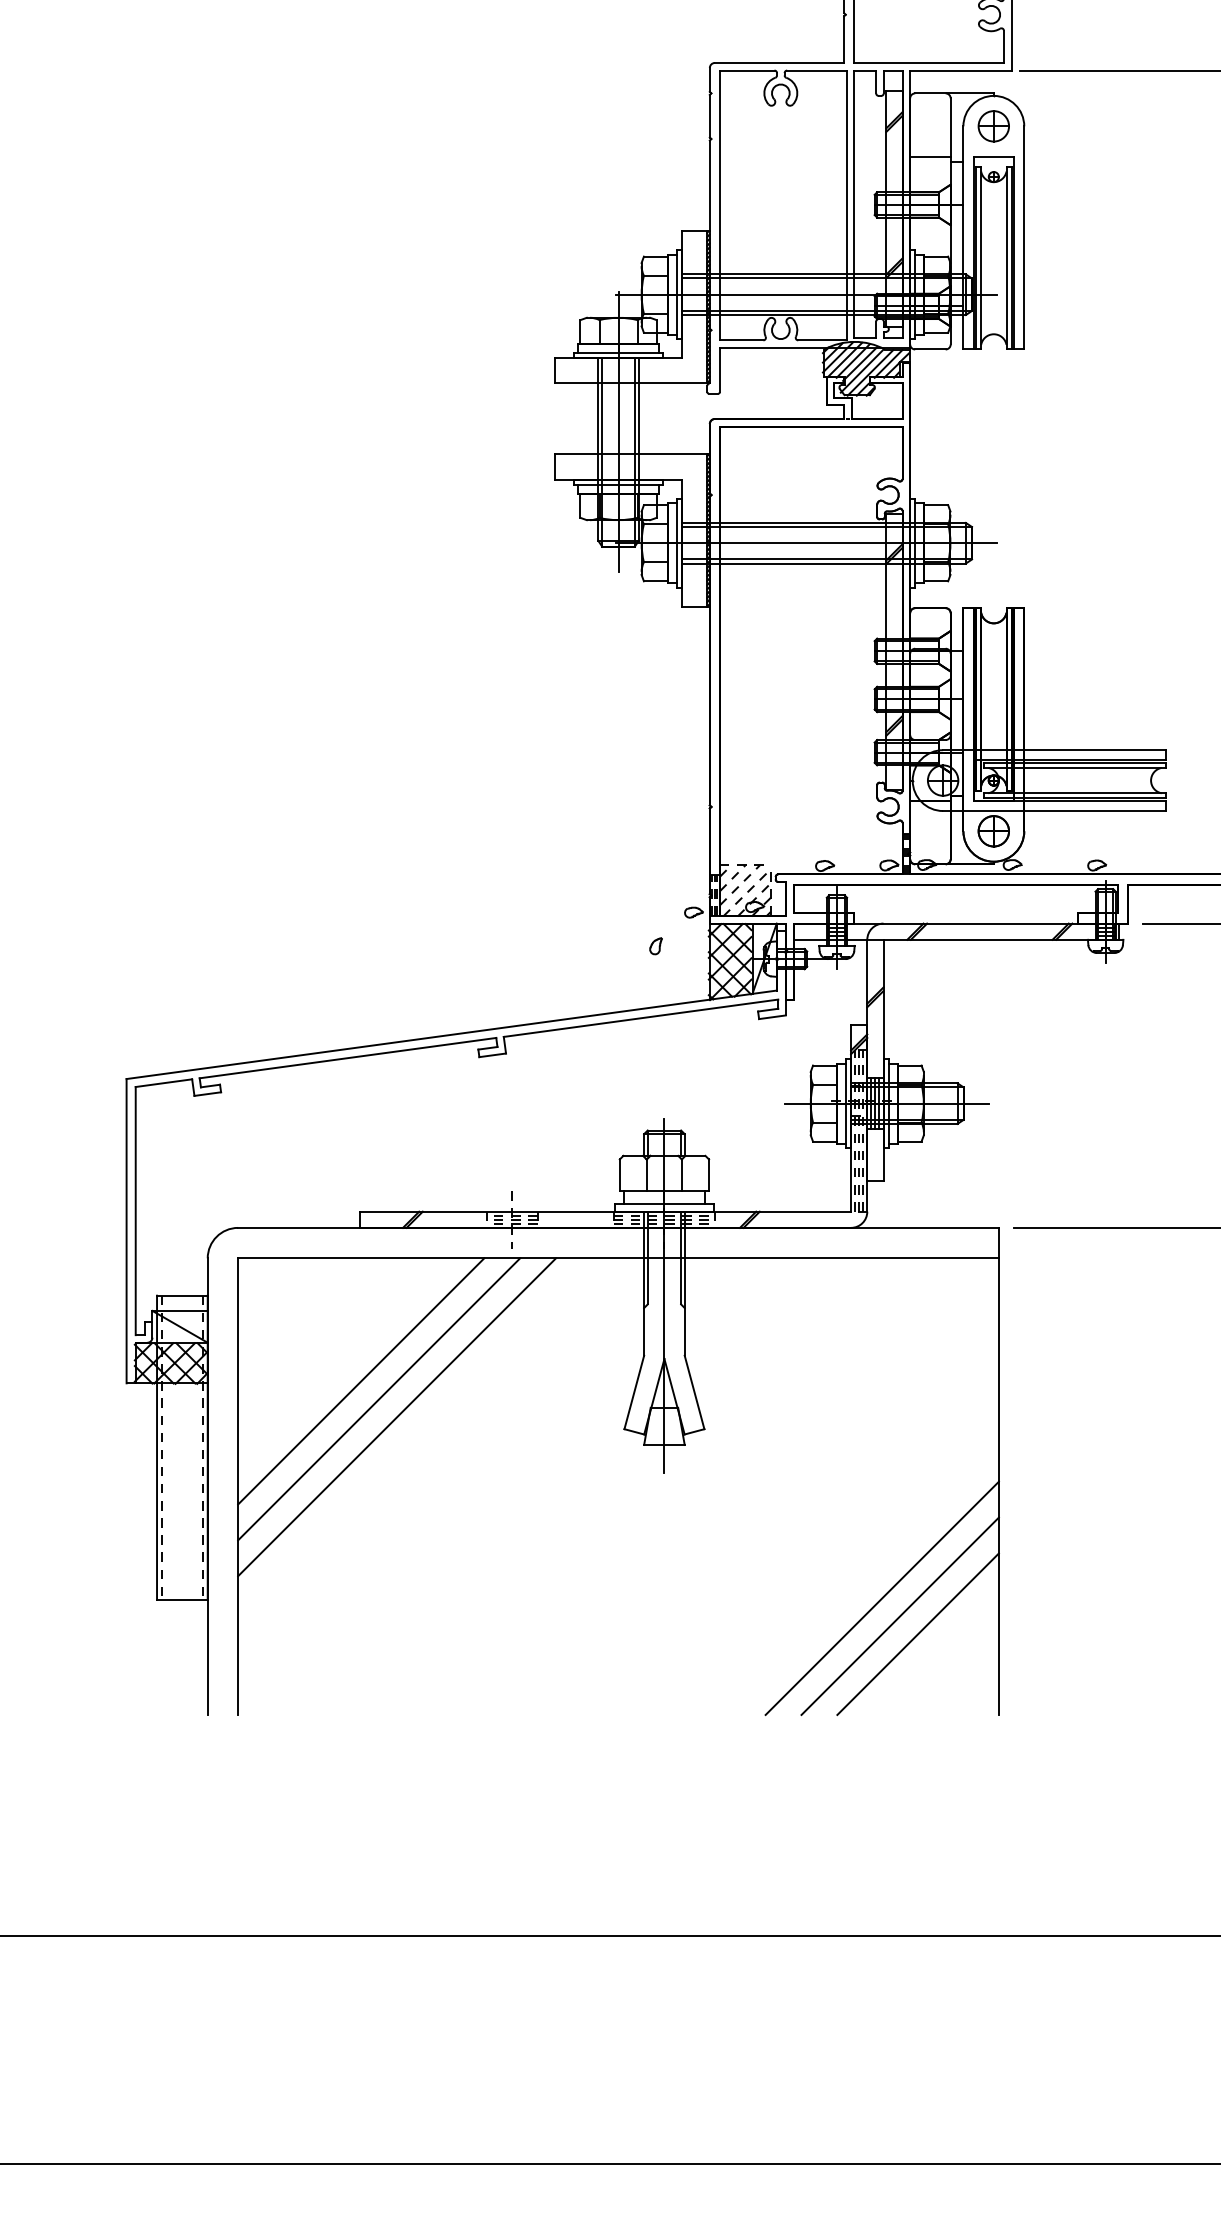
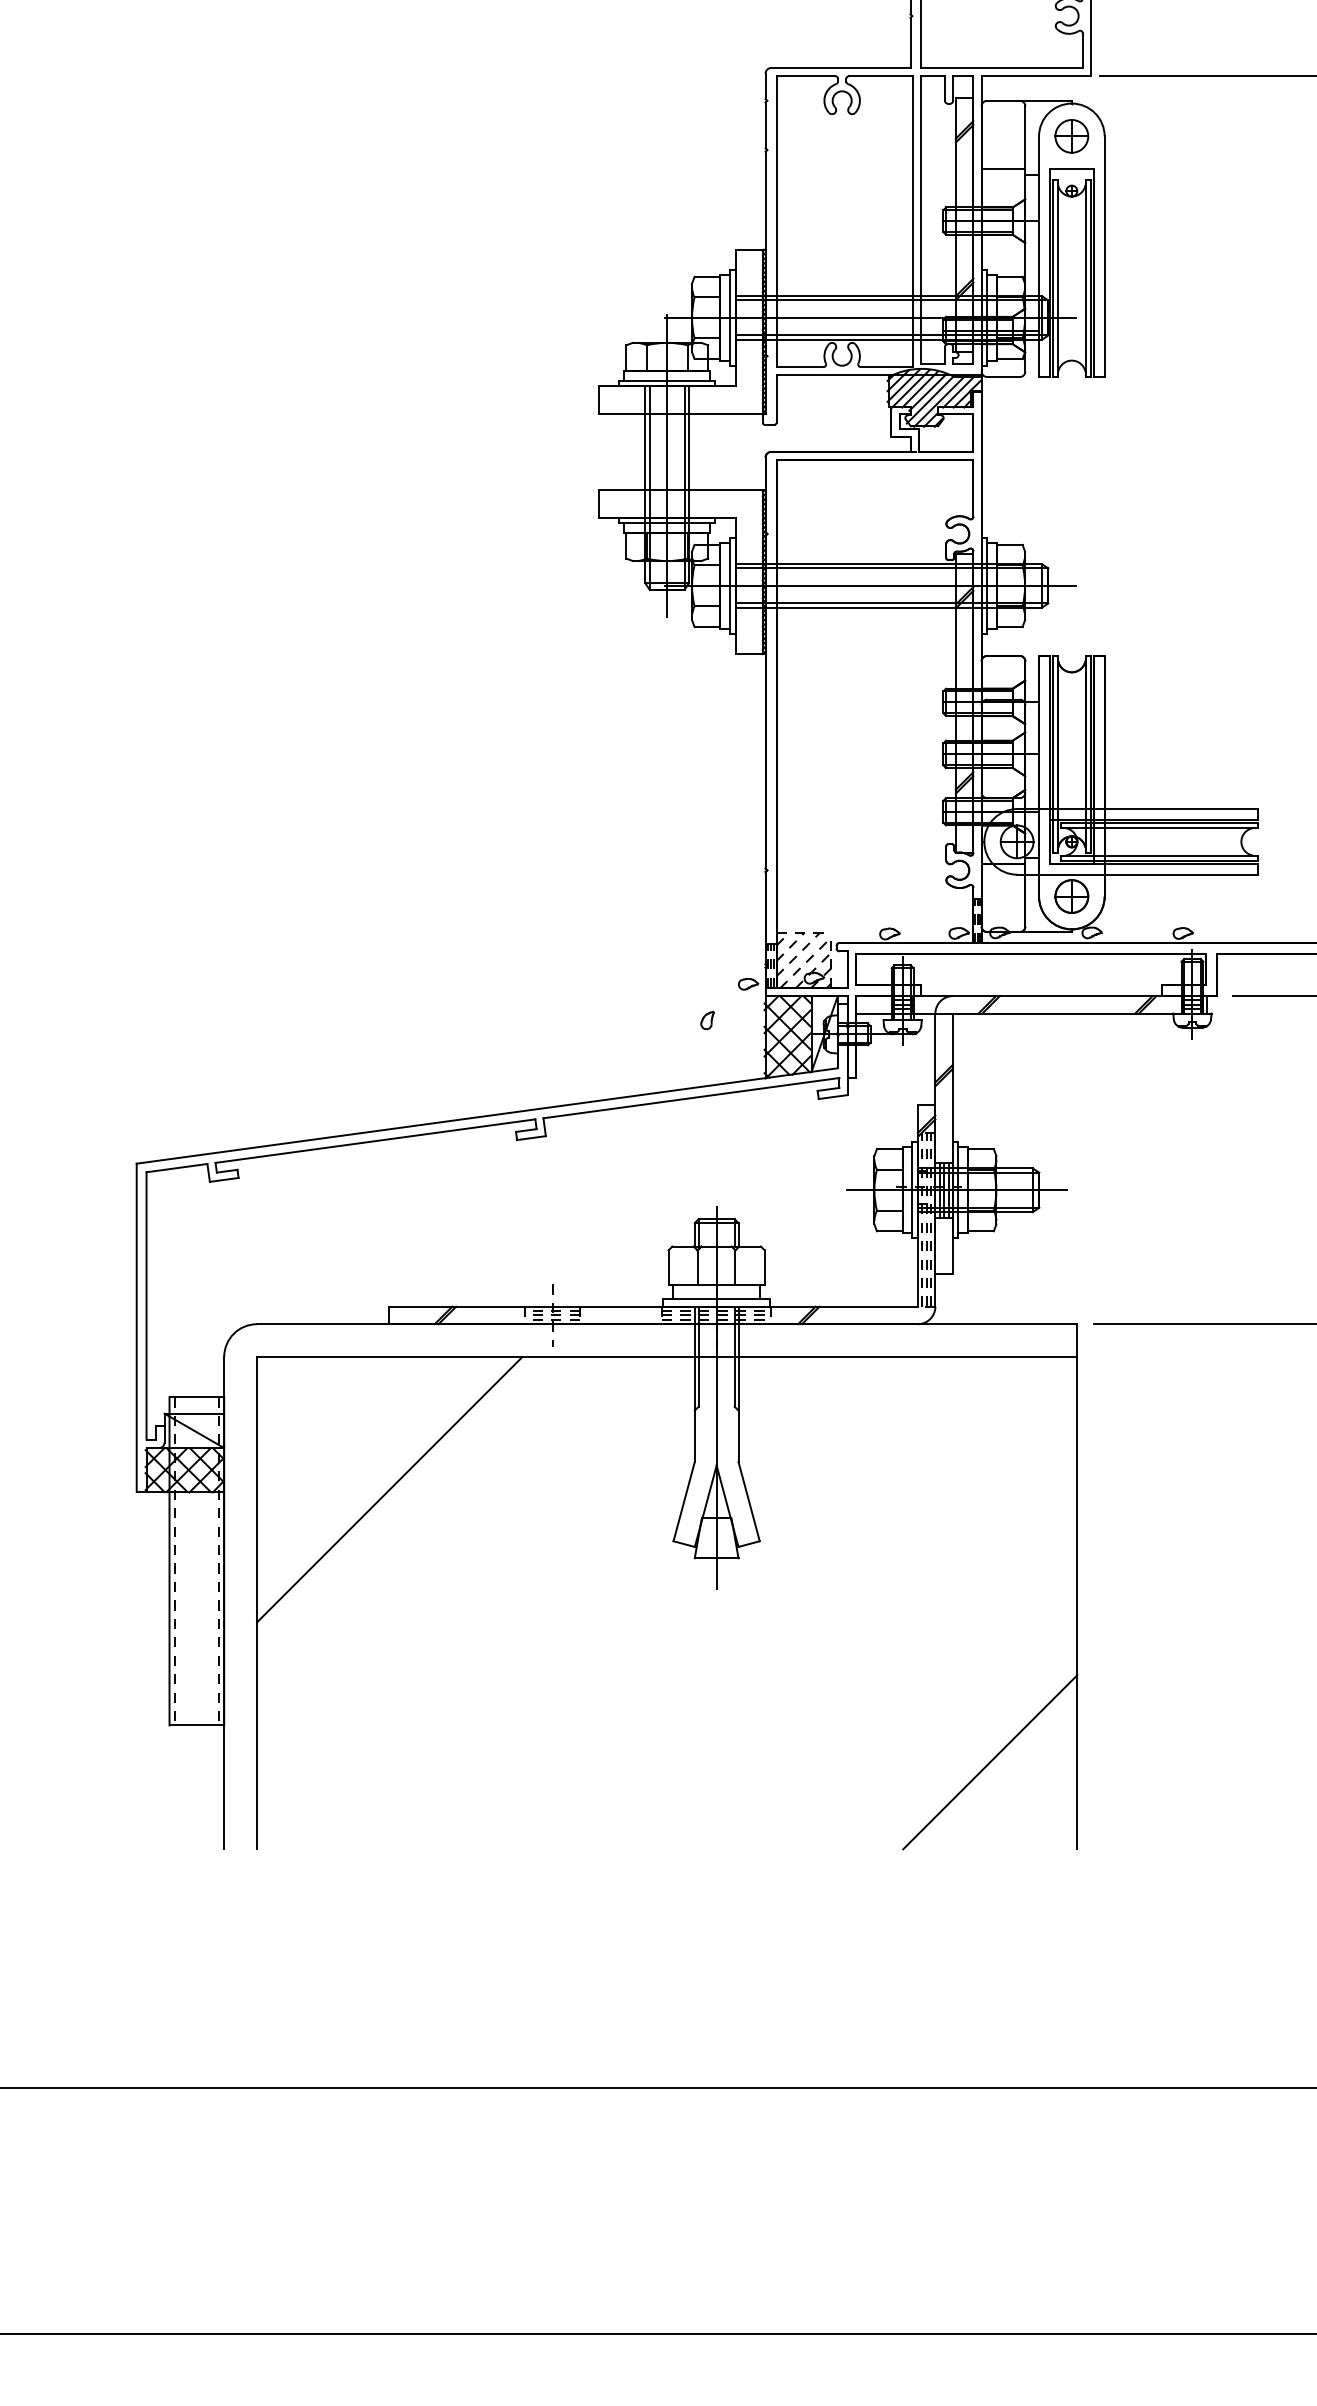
line: (379, 1399) -> (409, 1509), removed
line: (397, 1417) -> (428, 1528), removed
line: (881, 1597) -> (950, 1722), removed
line: (899, 1615) -> (970, 1742), removed

